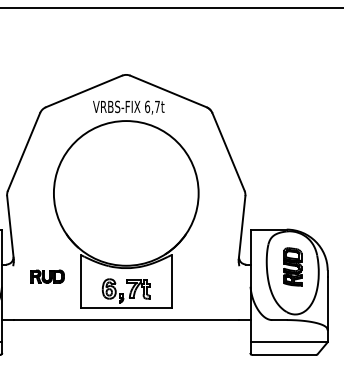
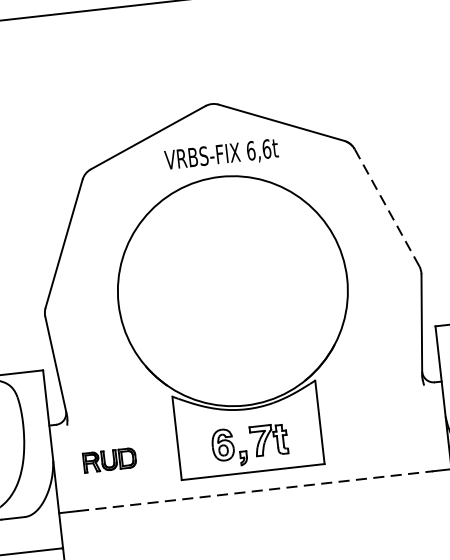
text: (157, 106) -> (266, 148), 6,7t -> 6,6t
line: (228, 151) -> (386, 206), solid -> dashed
part: (47, 276) -> (109, 460), moved
line: (126, 320) -> (255, 491), solid -> dashed

